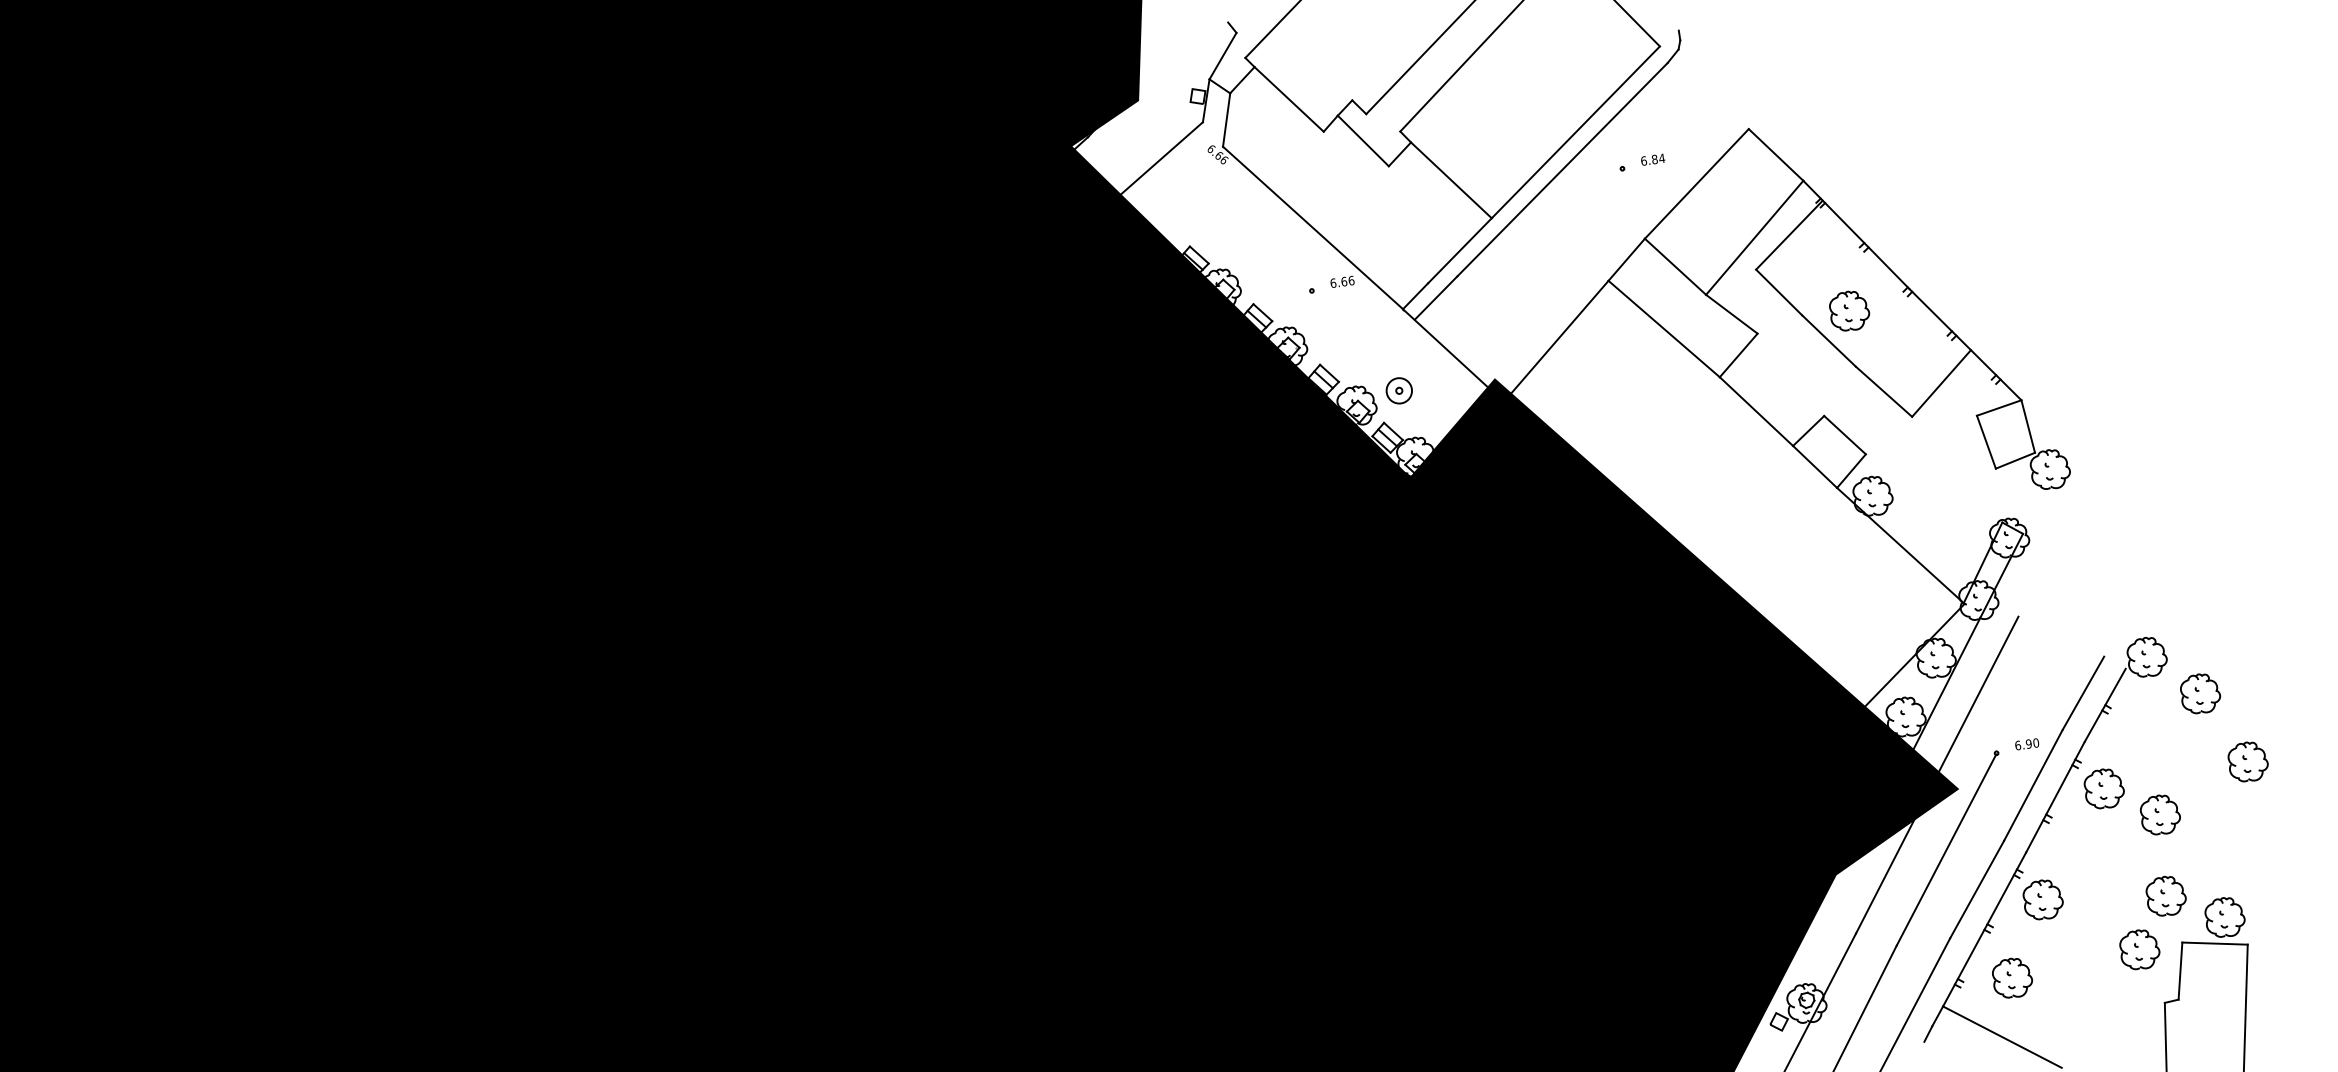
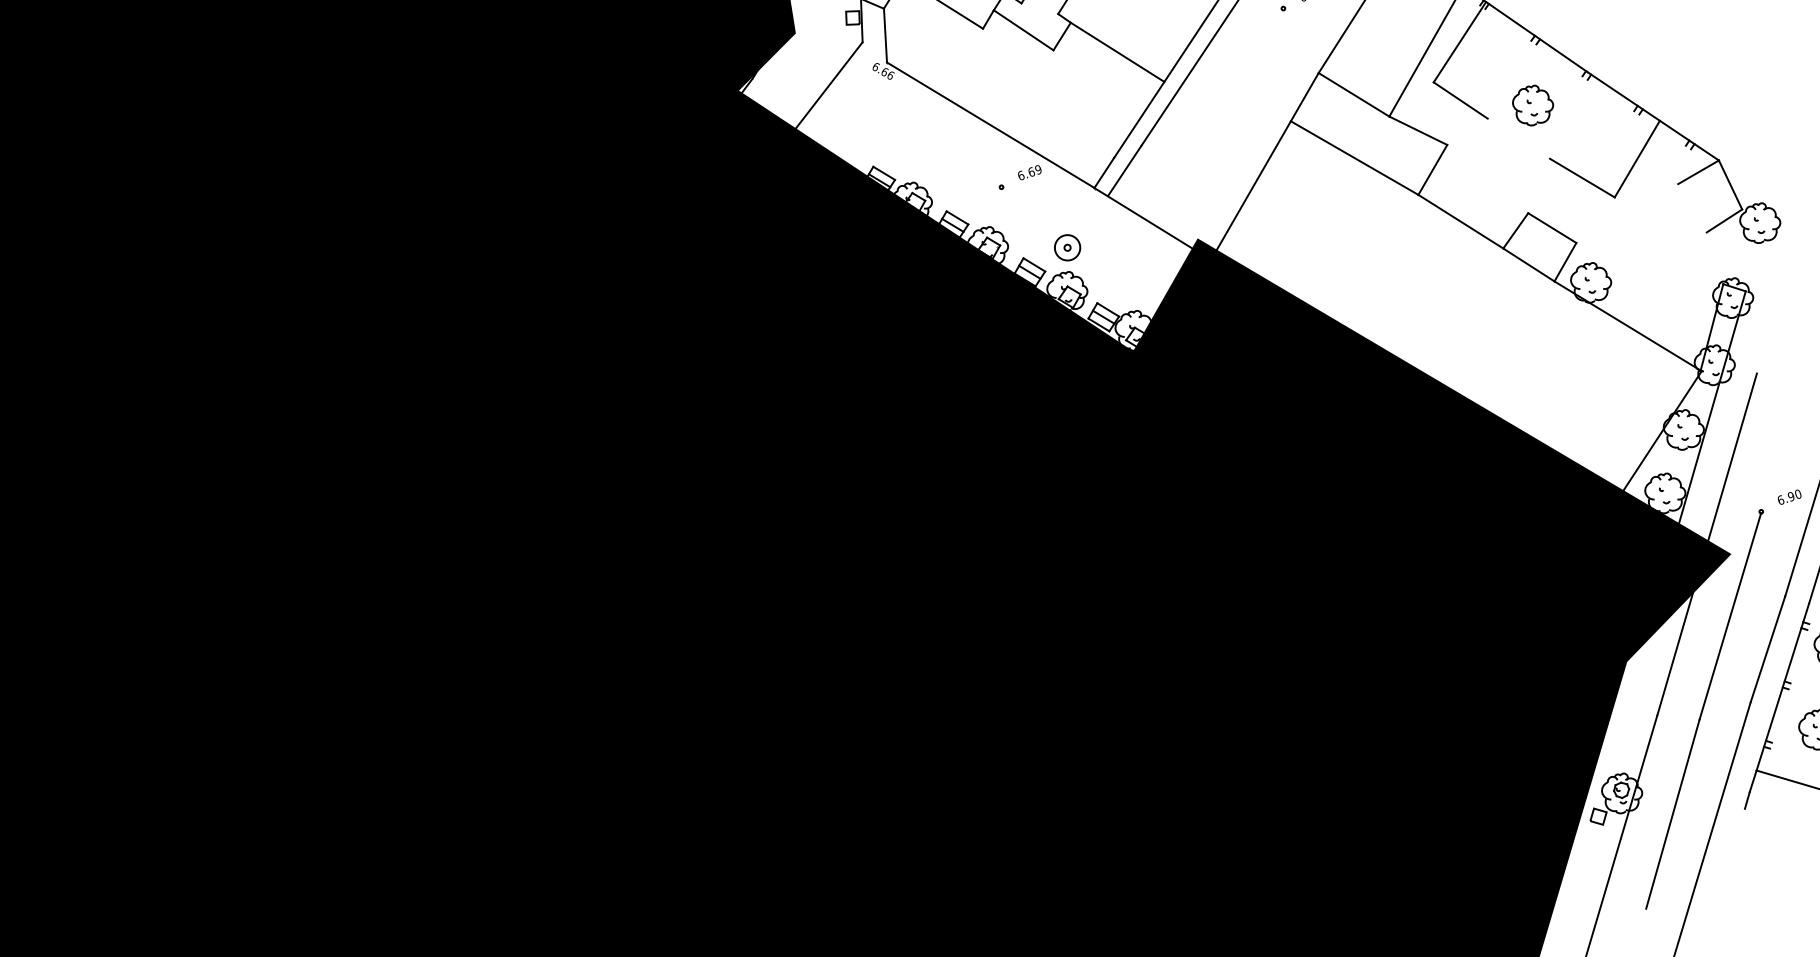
text: (1351, 280) -> (1038, 169), 6.66 -> 6.69
line: (1828, 340) -> (1518, 138), removed
part: (1398, 390) -> (1066, 247), moved
line: (1985, 441) -> (1691, 207), removed

